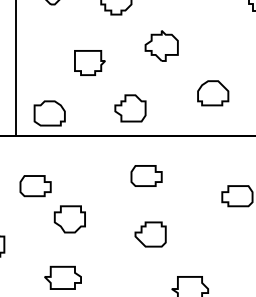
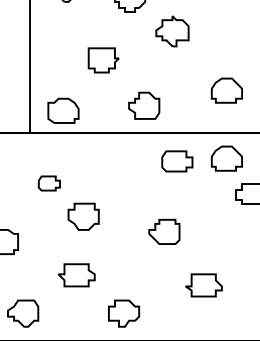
part: (161, 46) -> (172, 31), moved
part: (212, 161) -> (226, 158), added
part: (146, 176) -> (177, 161), moved
part: (35, 186) -> (49, 183), size x0.7

